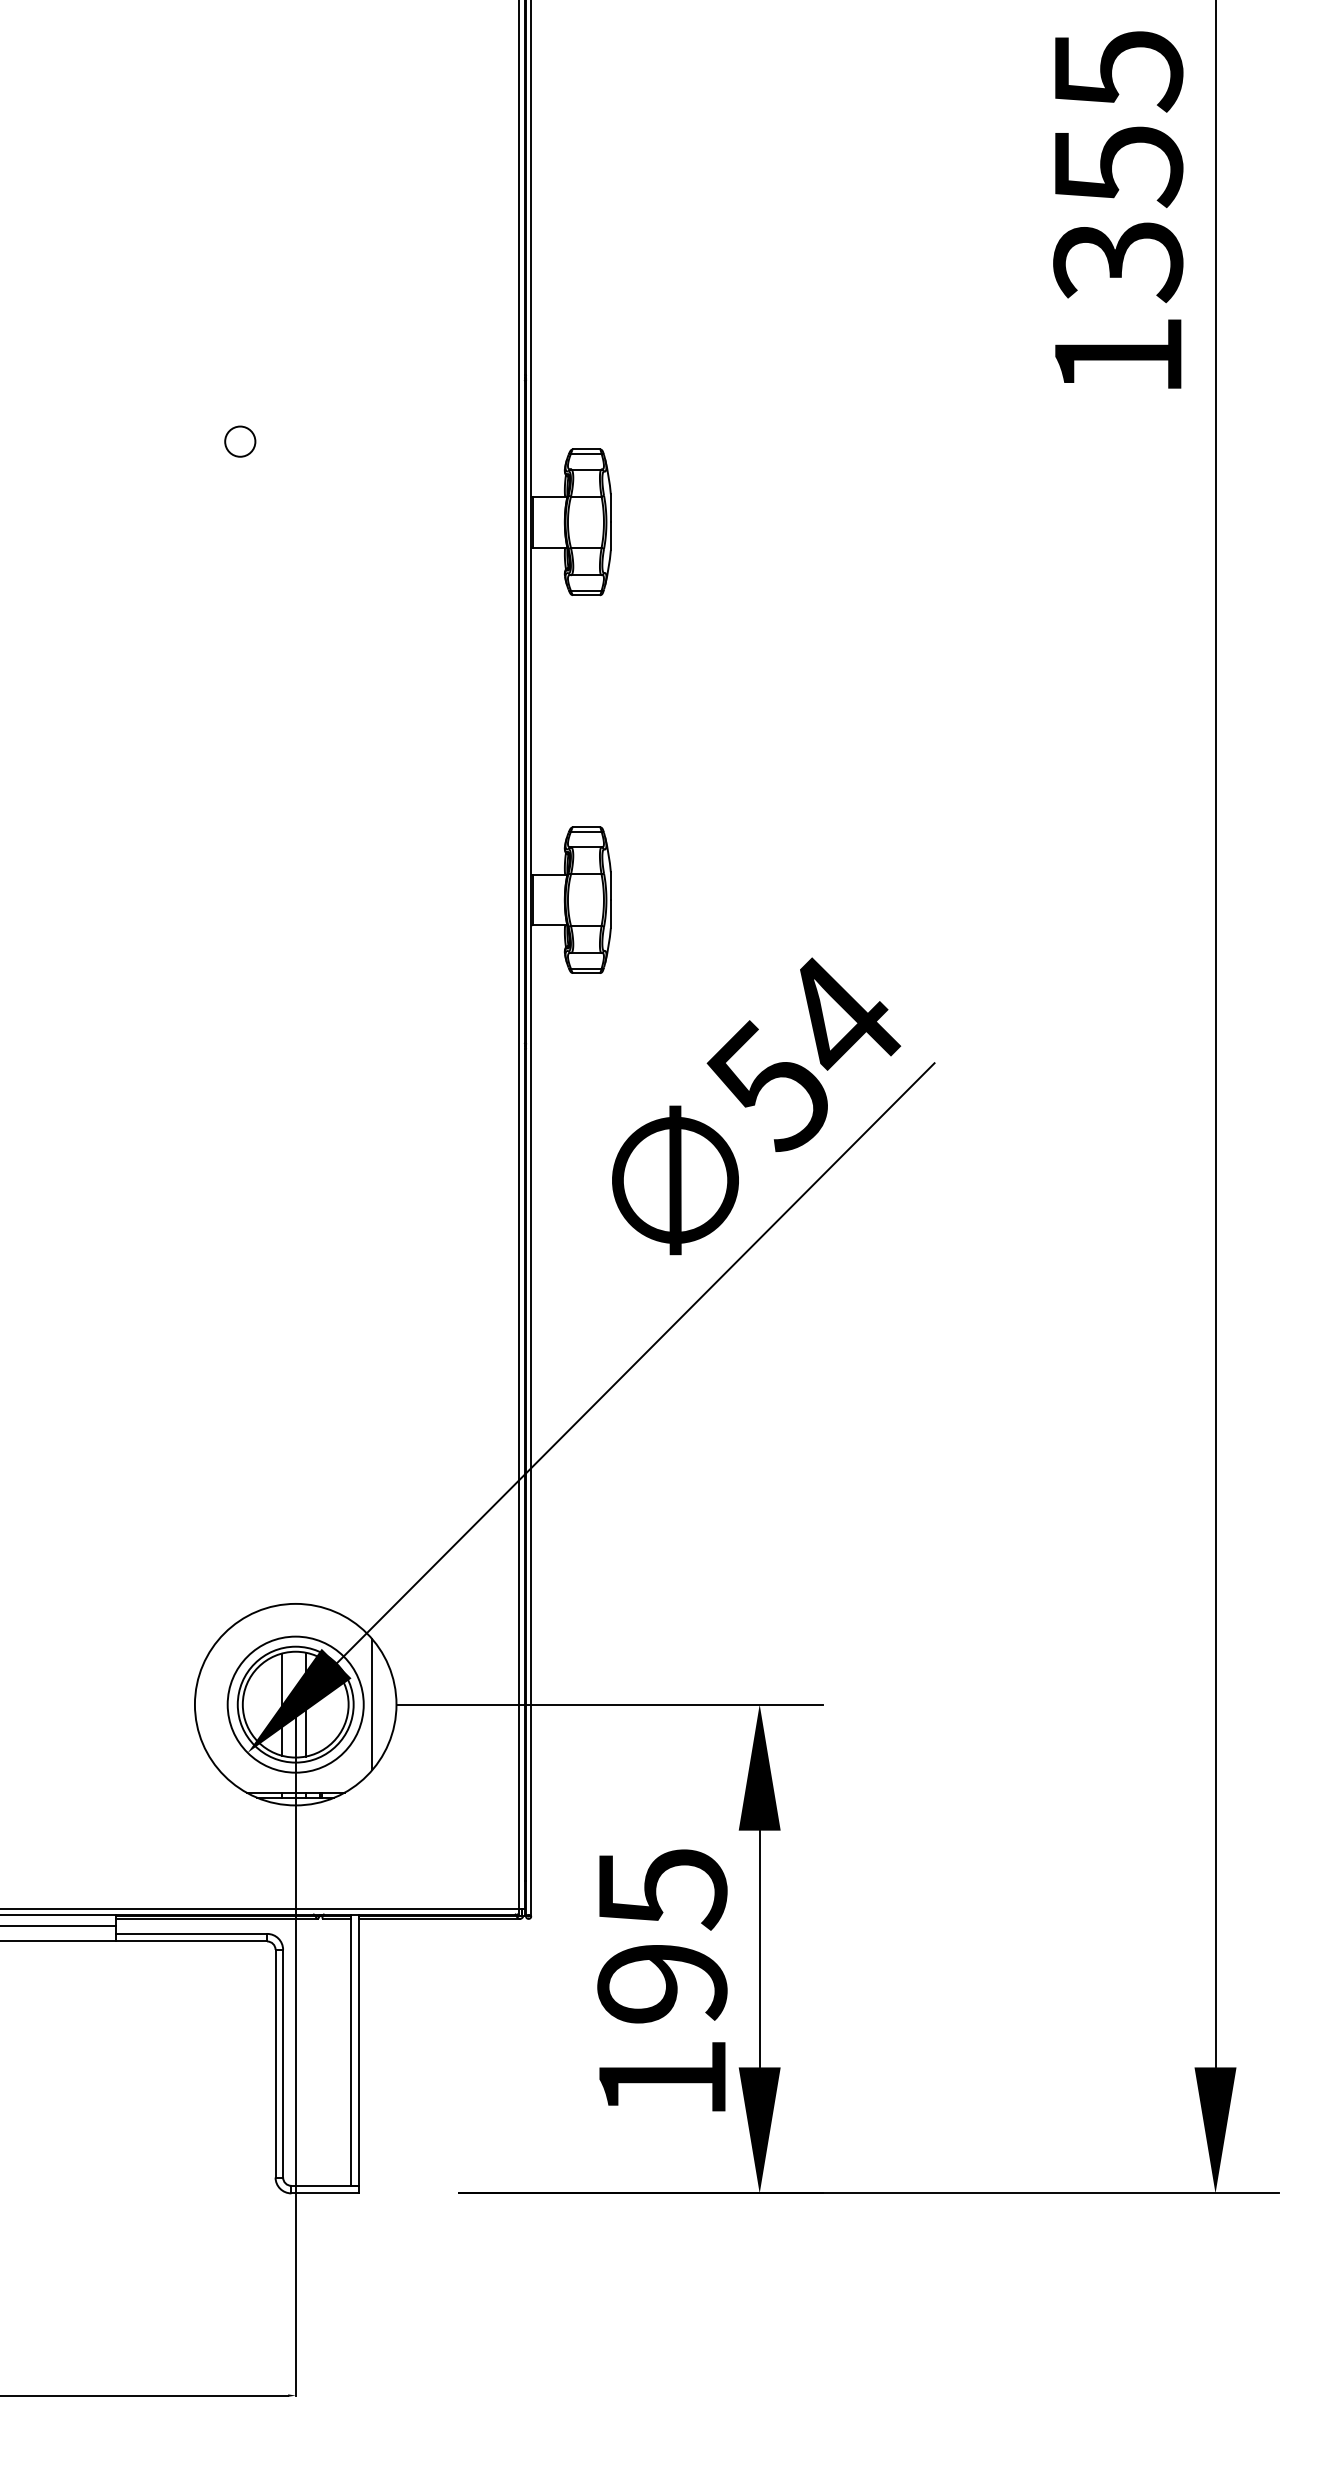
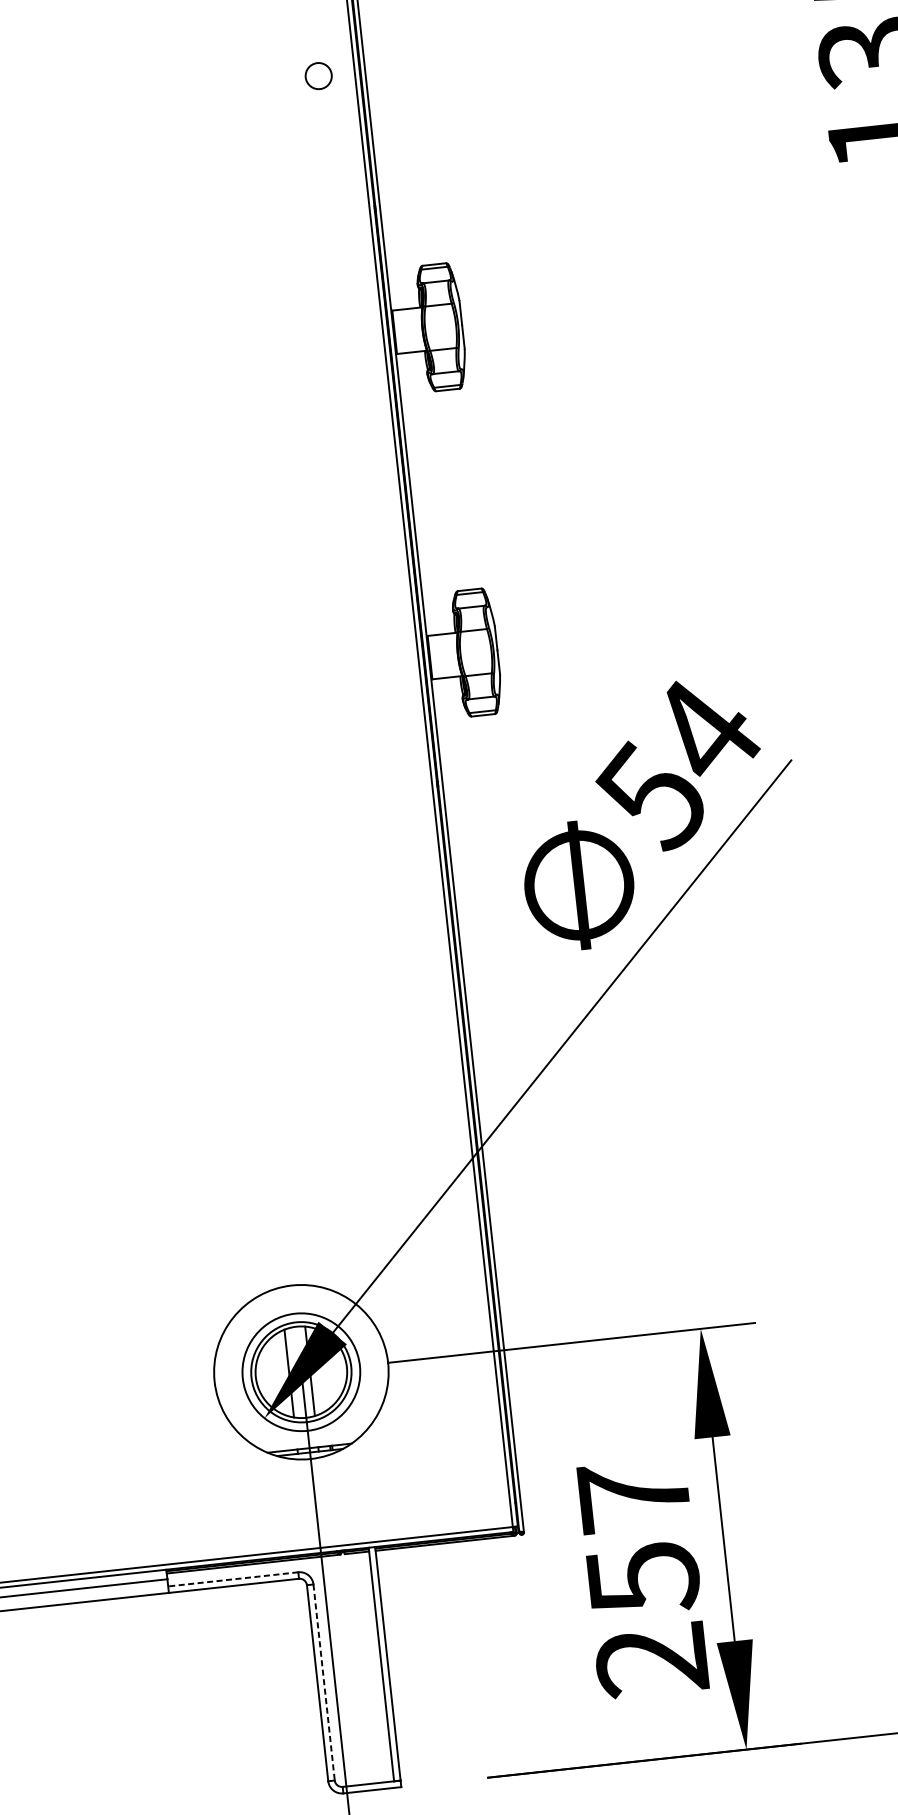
circle: (240, 441) -> (318, 75), moved
line: (372, 1704) -> (367, 1364), removed
line: (191, 1933) -> (233, 1579), solid -> dashed
text: (662, 1983) -> (643, 1578), 195 -> 257
line: (283, 2063) -> (324, 1682), solid -> dashed

